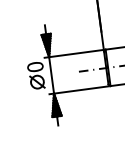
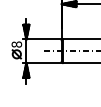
text: (34, 66) -> (16, 44), 0 -> 8

